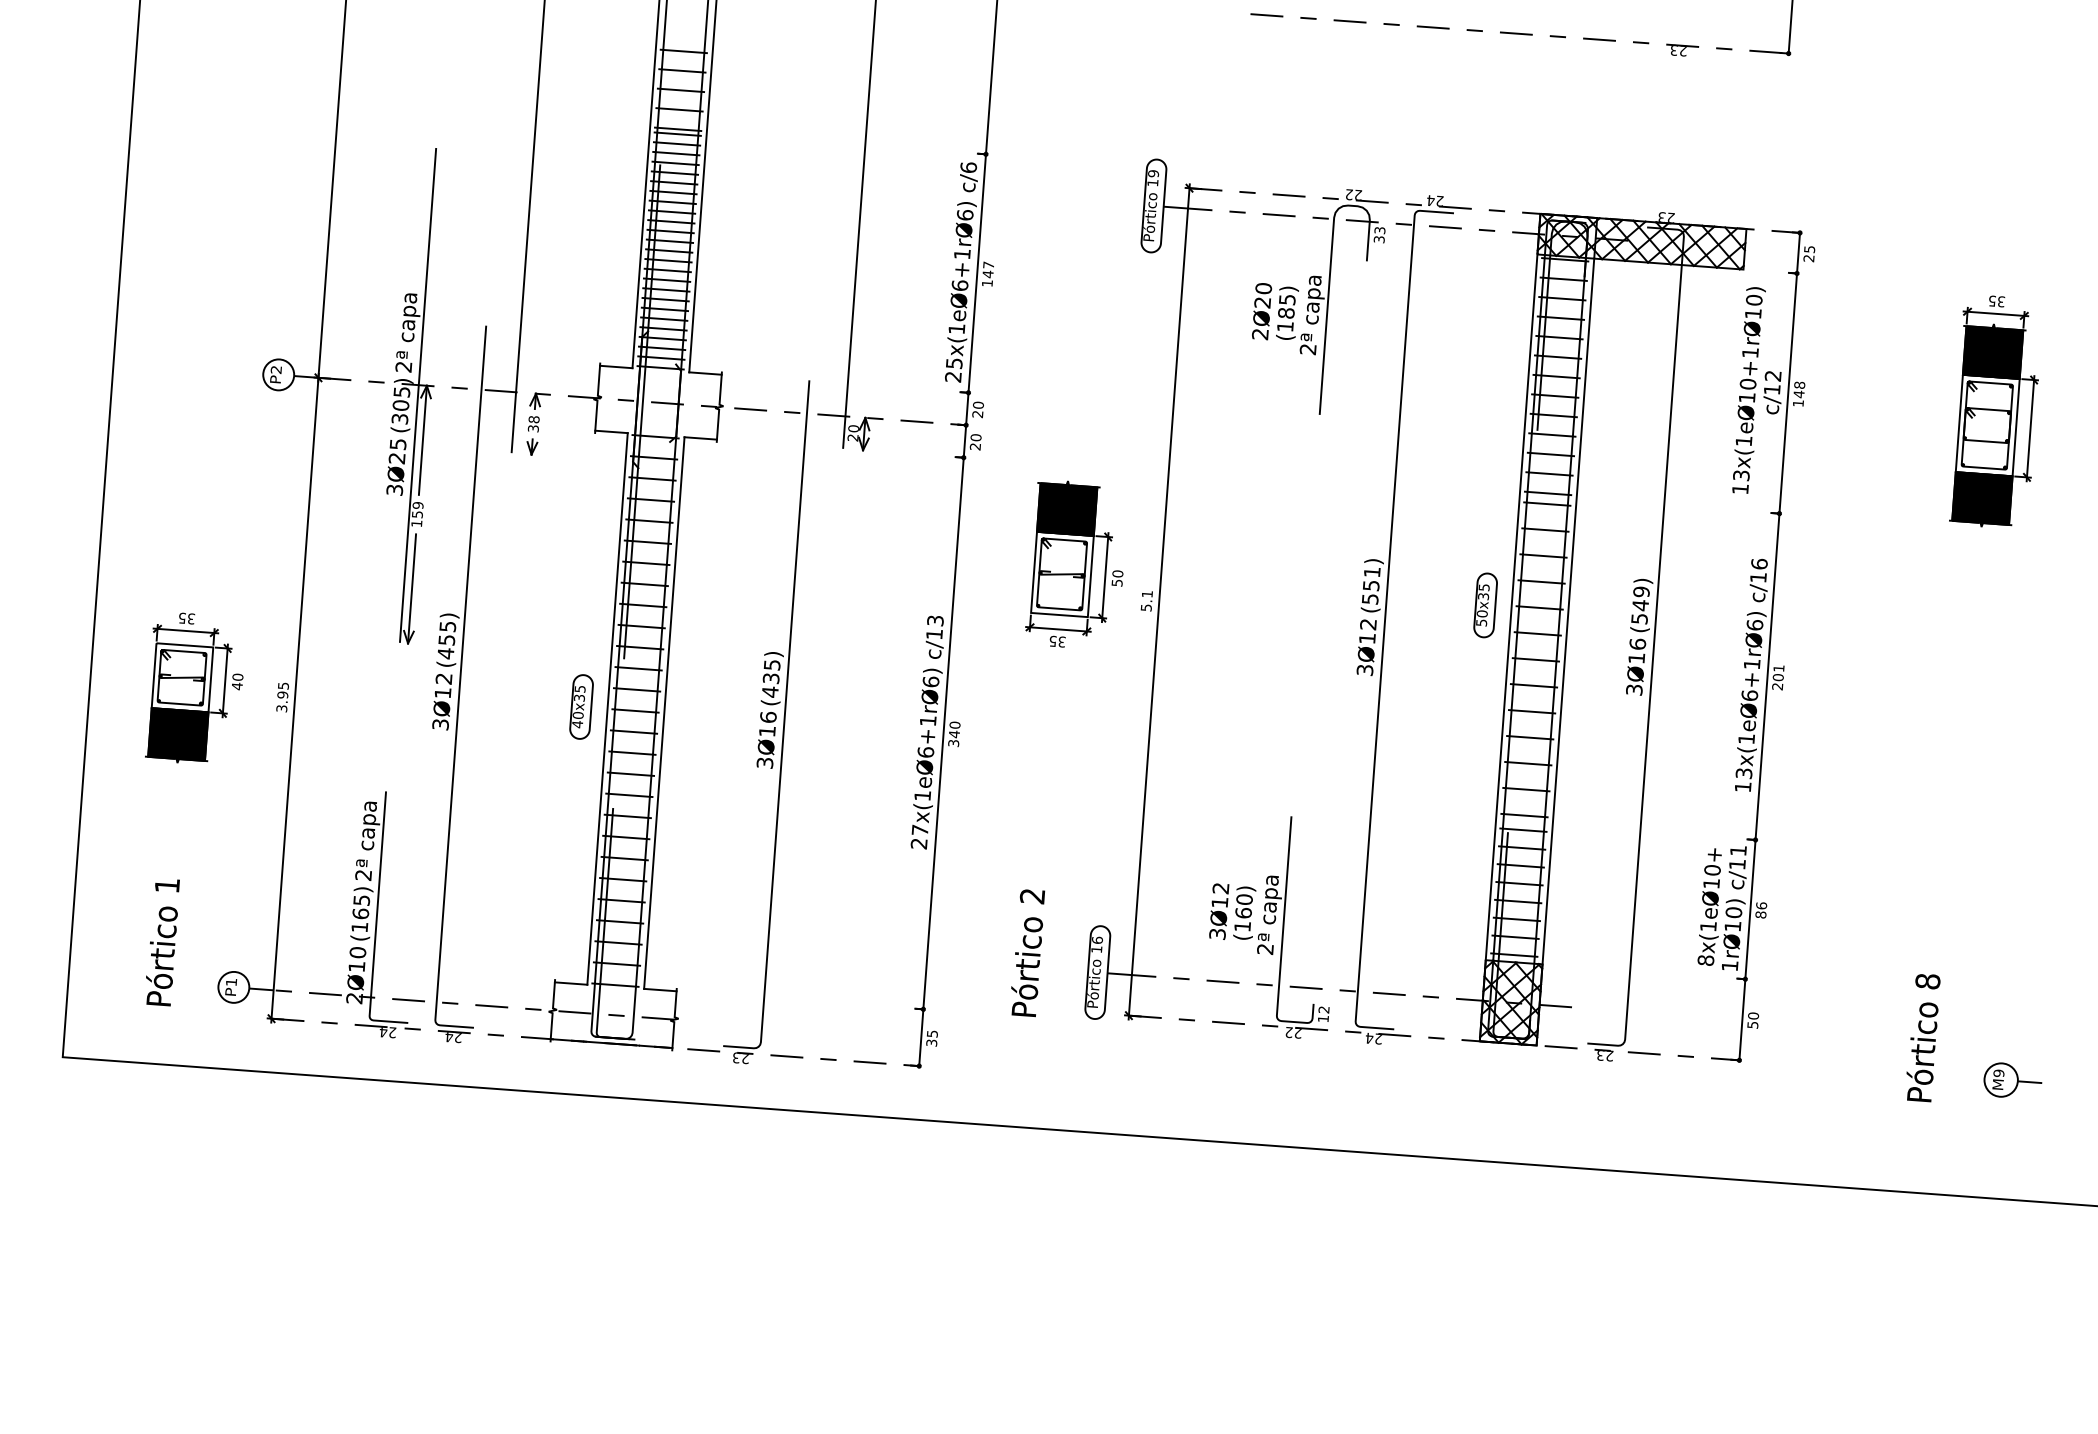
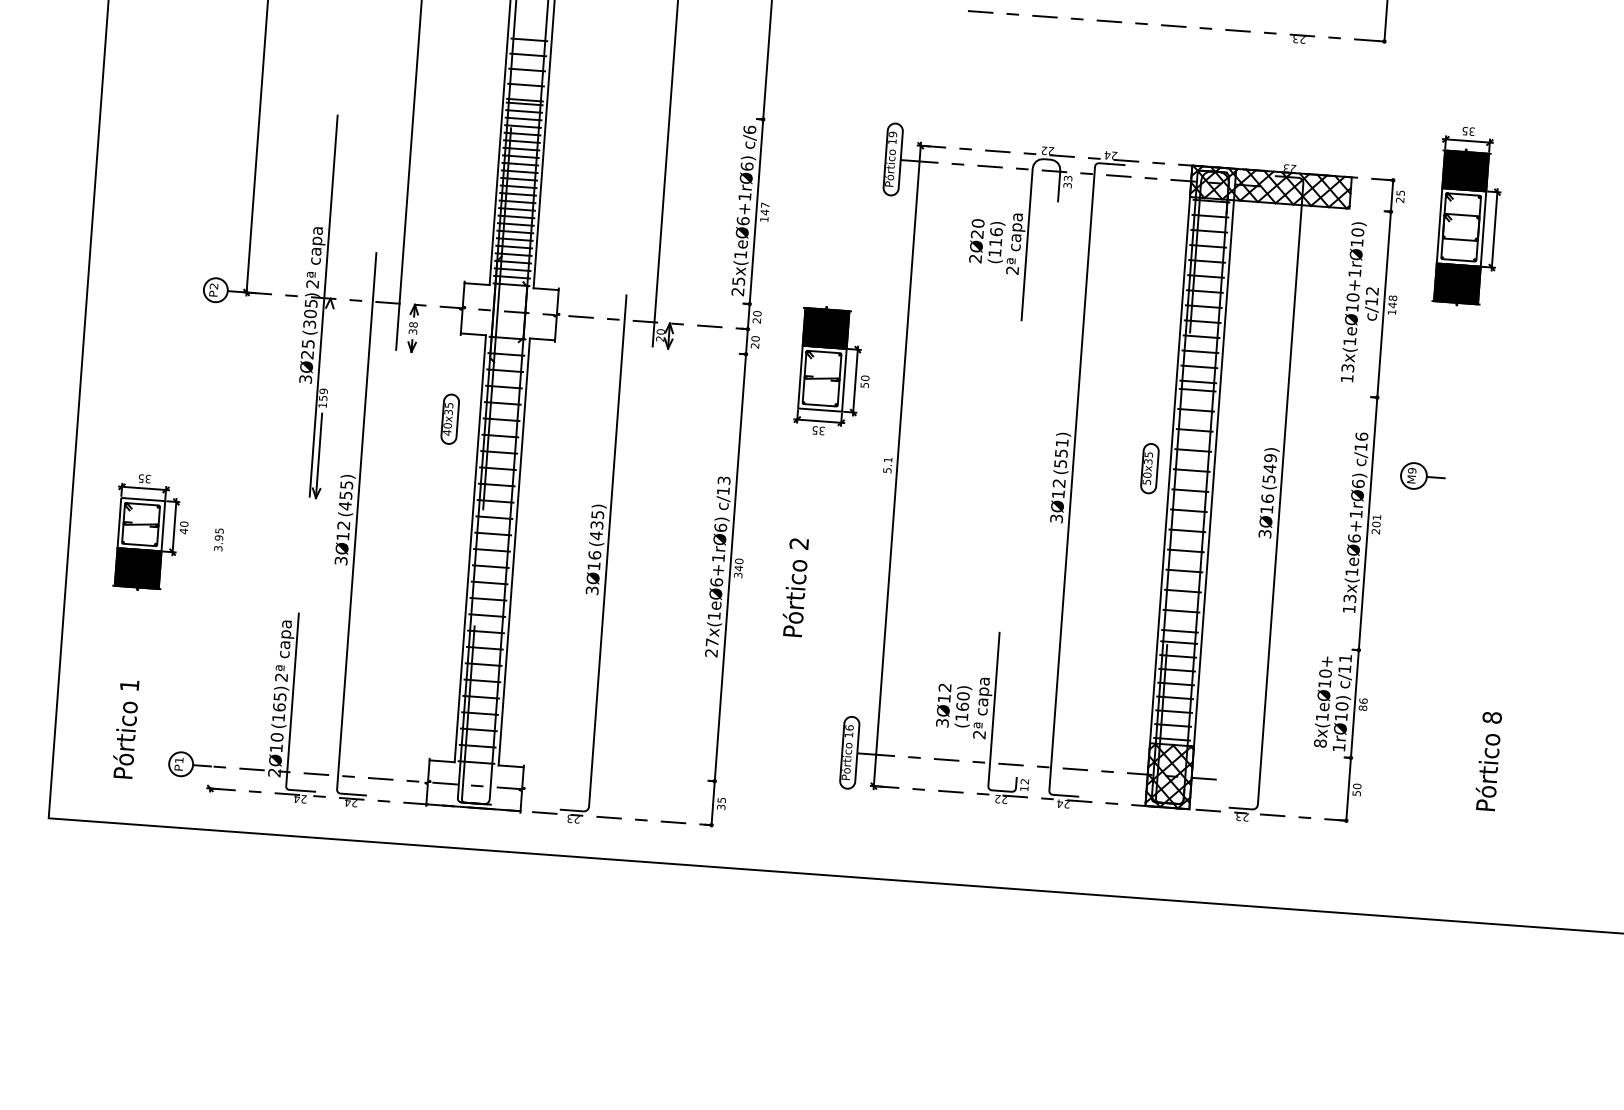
text: (1286, 306) -> (995, 237), (185) -> (116)
part: (1994, 411) -> (1466, 216), moved
line: (422, 439) -> (327, 340), removed
part: (1074, 563) -> (831, 370), moved
line: (295, 698) -> (228, 540), removed
part: (580, 706) -> (449, 418), moved
text: (1027, 952) -> (795, 587), moved
text: (1923, 1038) -> (1488, 761), moved
part: (2012, 1079) -> (1422, 475), moved

